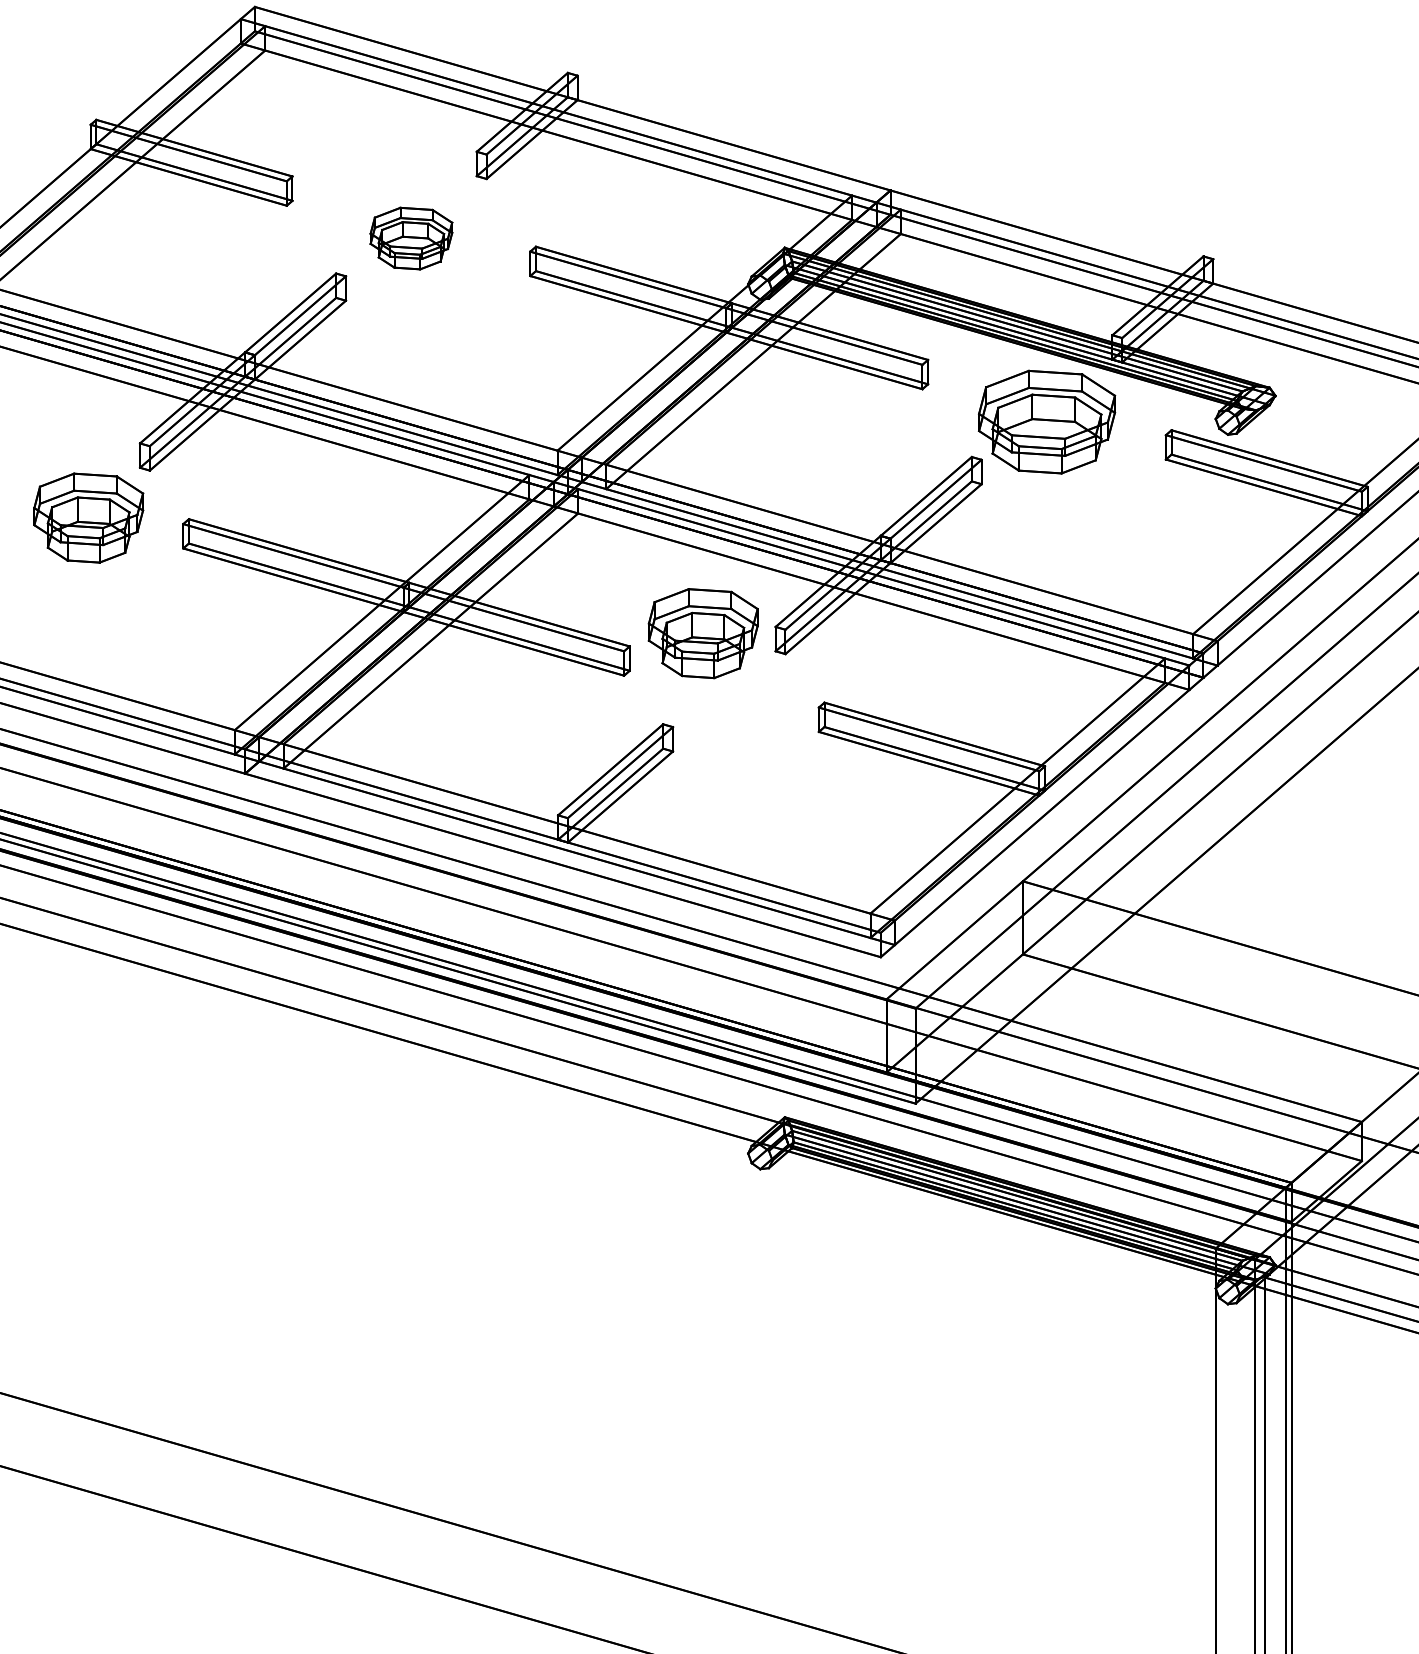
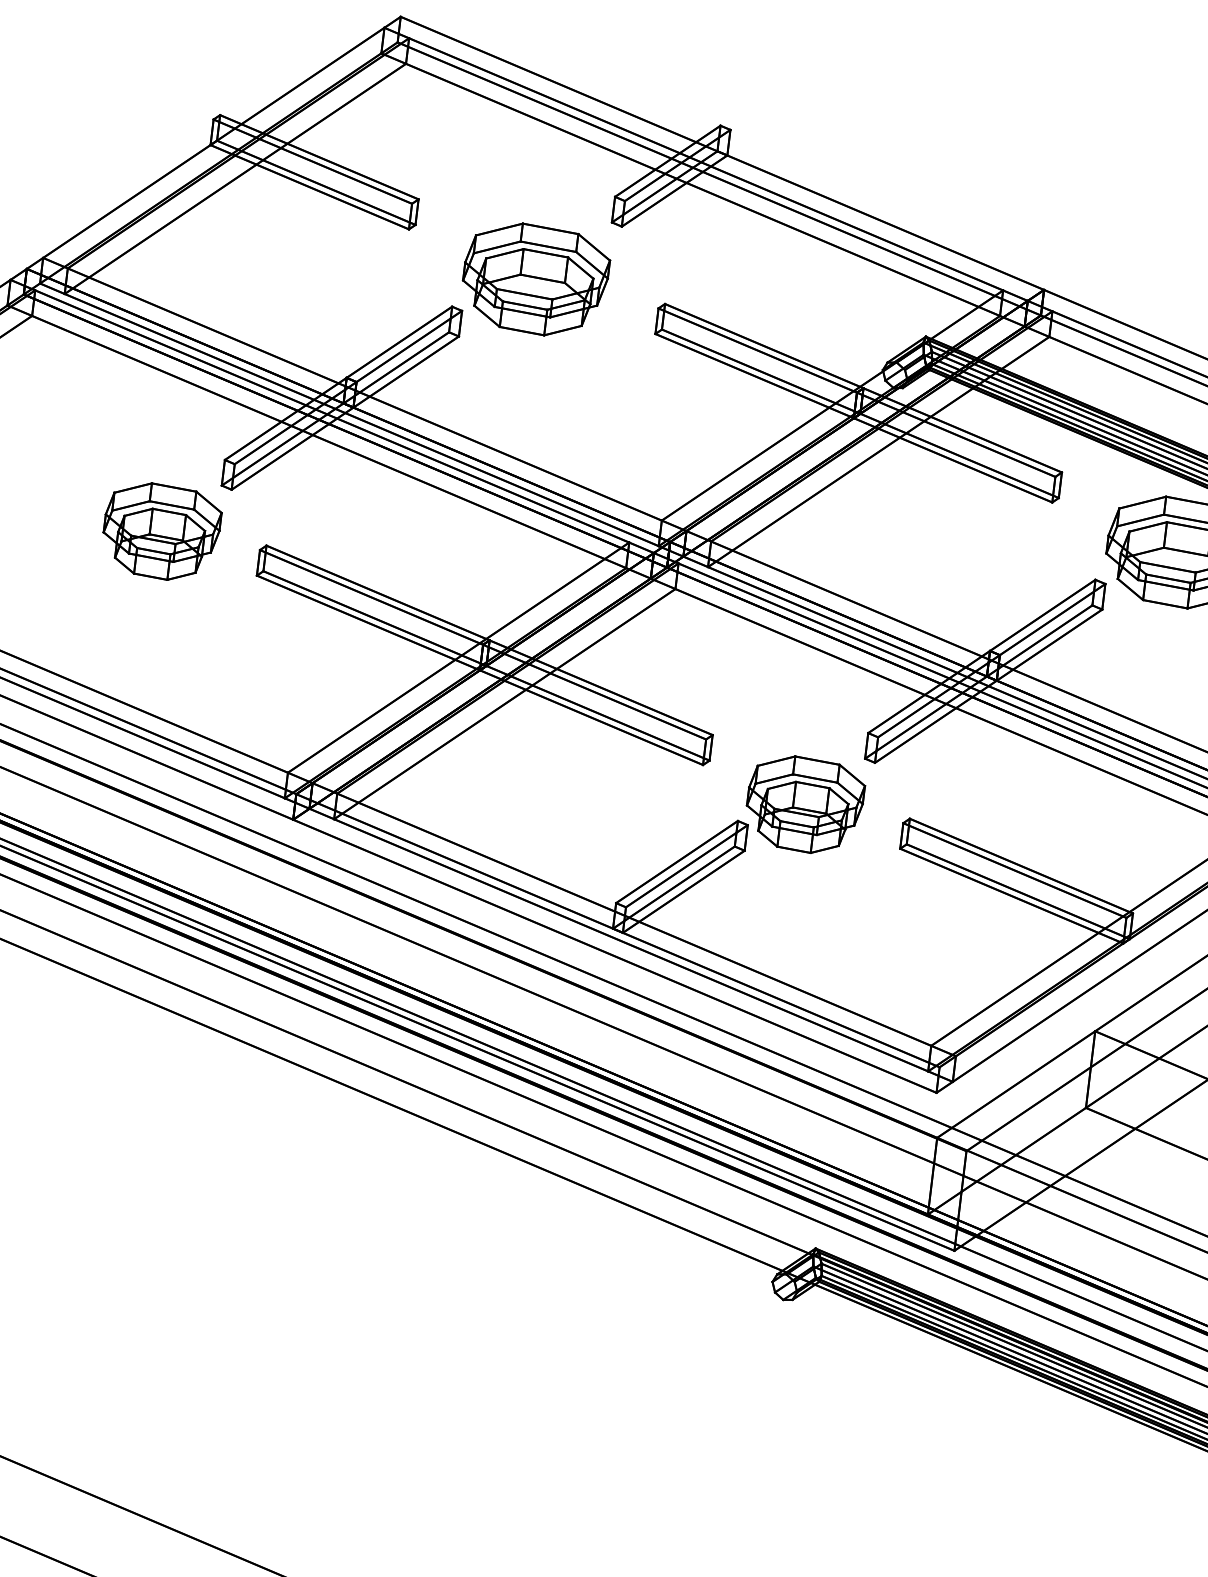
part: (411, 238) -> (535, 279), size x1.67
part: (702, 633) -> (804, 804), moved

